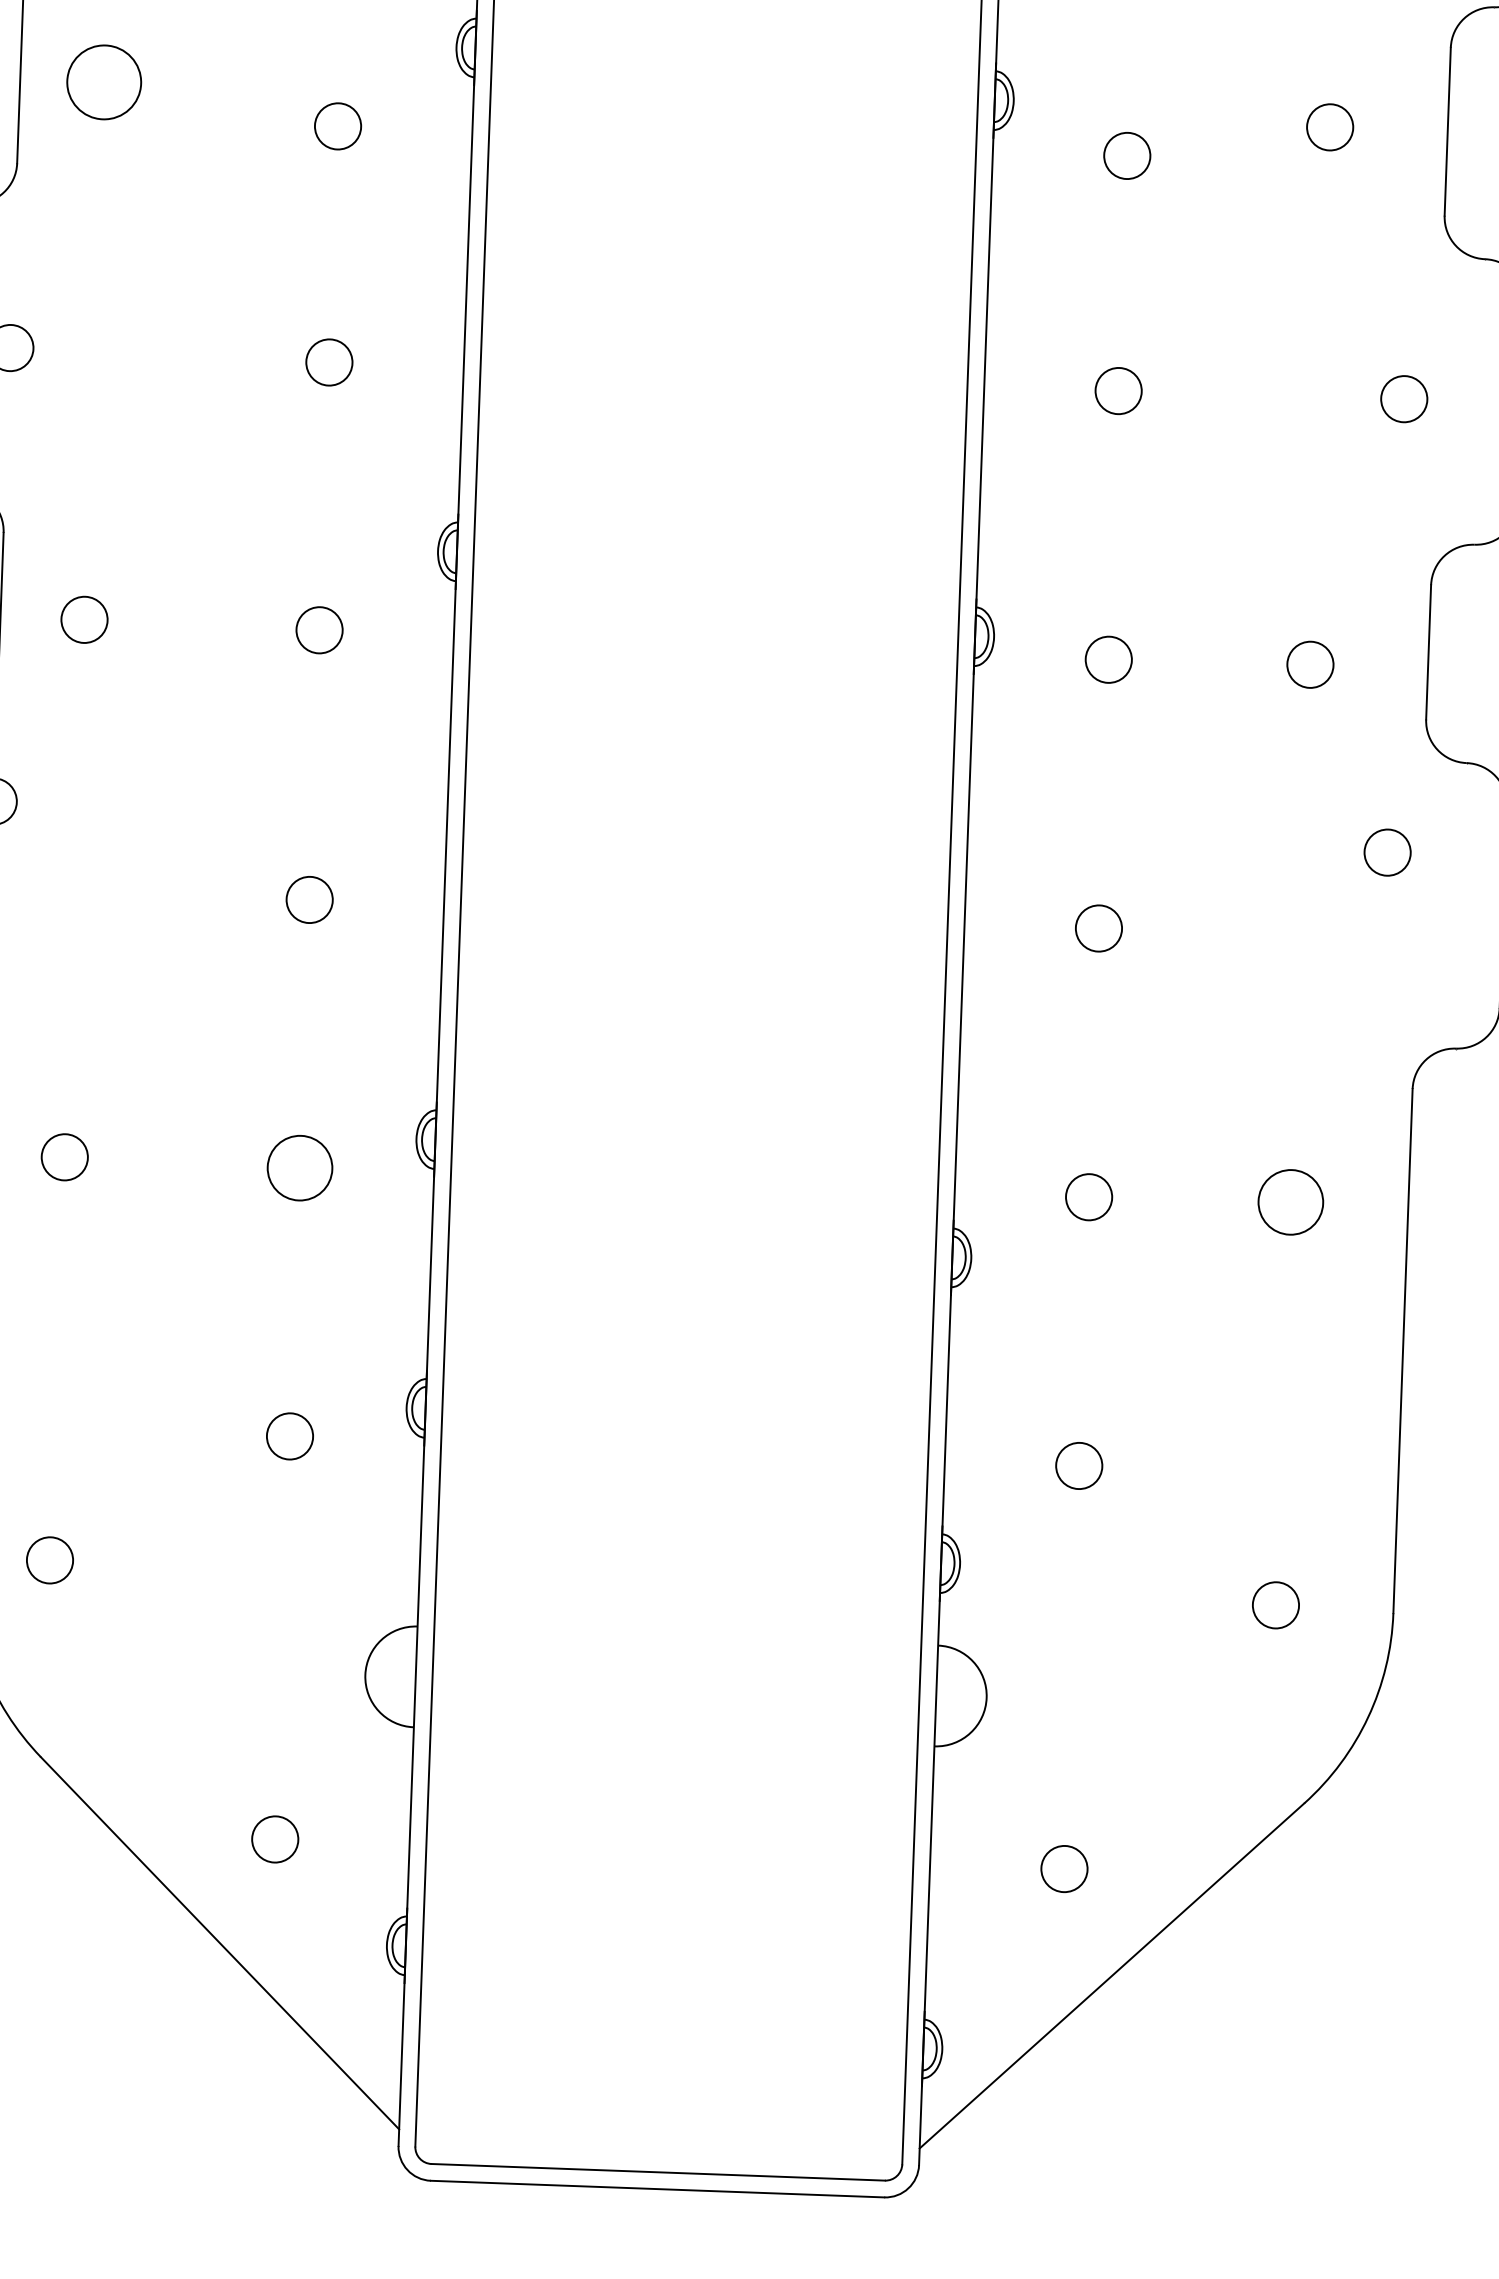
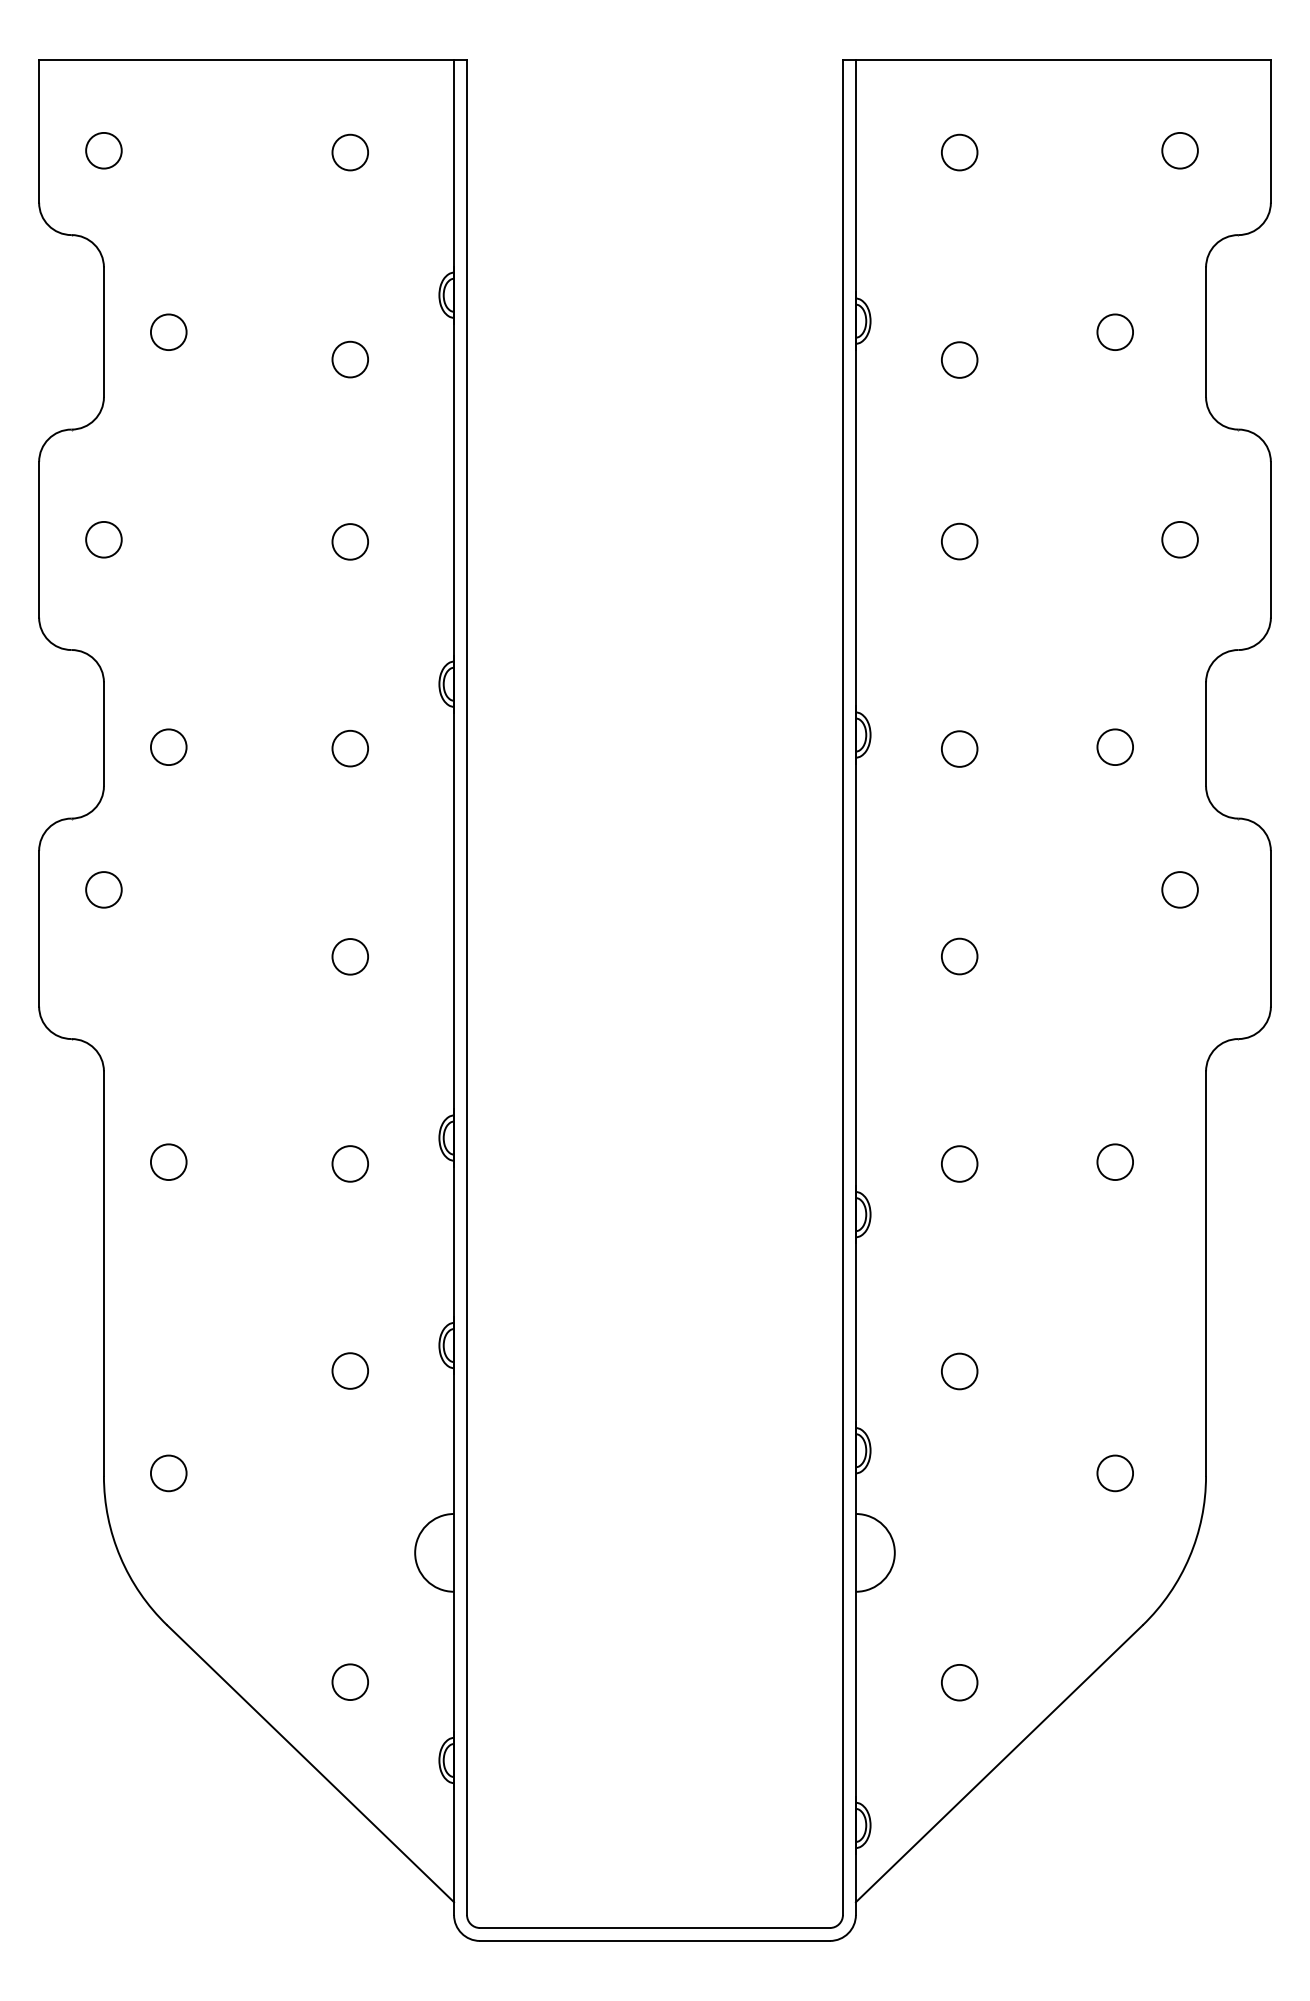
circle: (103, 82) -> (168, 332), size x0.62
circle: (298, 1167) -> (349, 1163), size x0.71
circle: (1289, 1201) -> (1114, 1161), size x0.71

